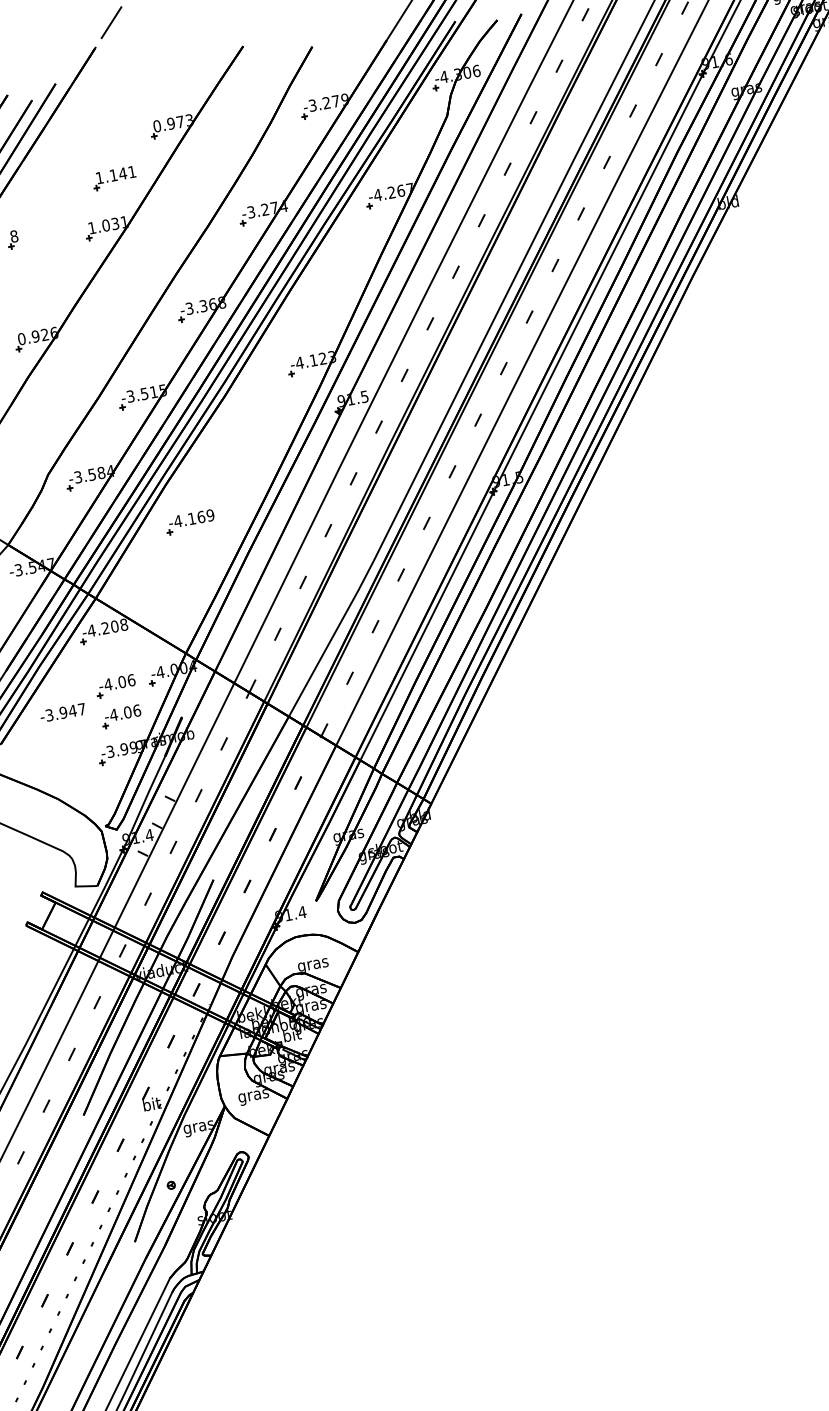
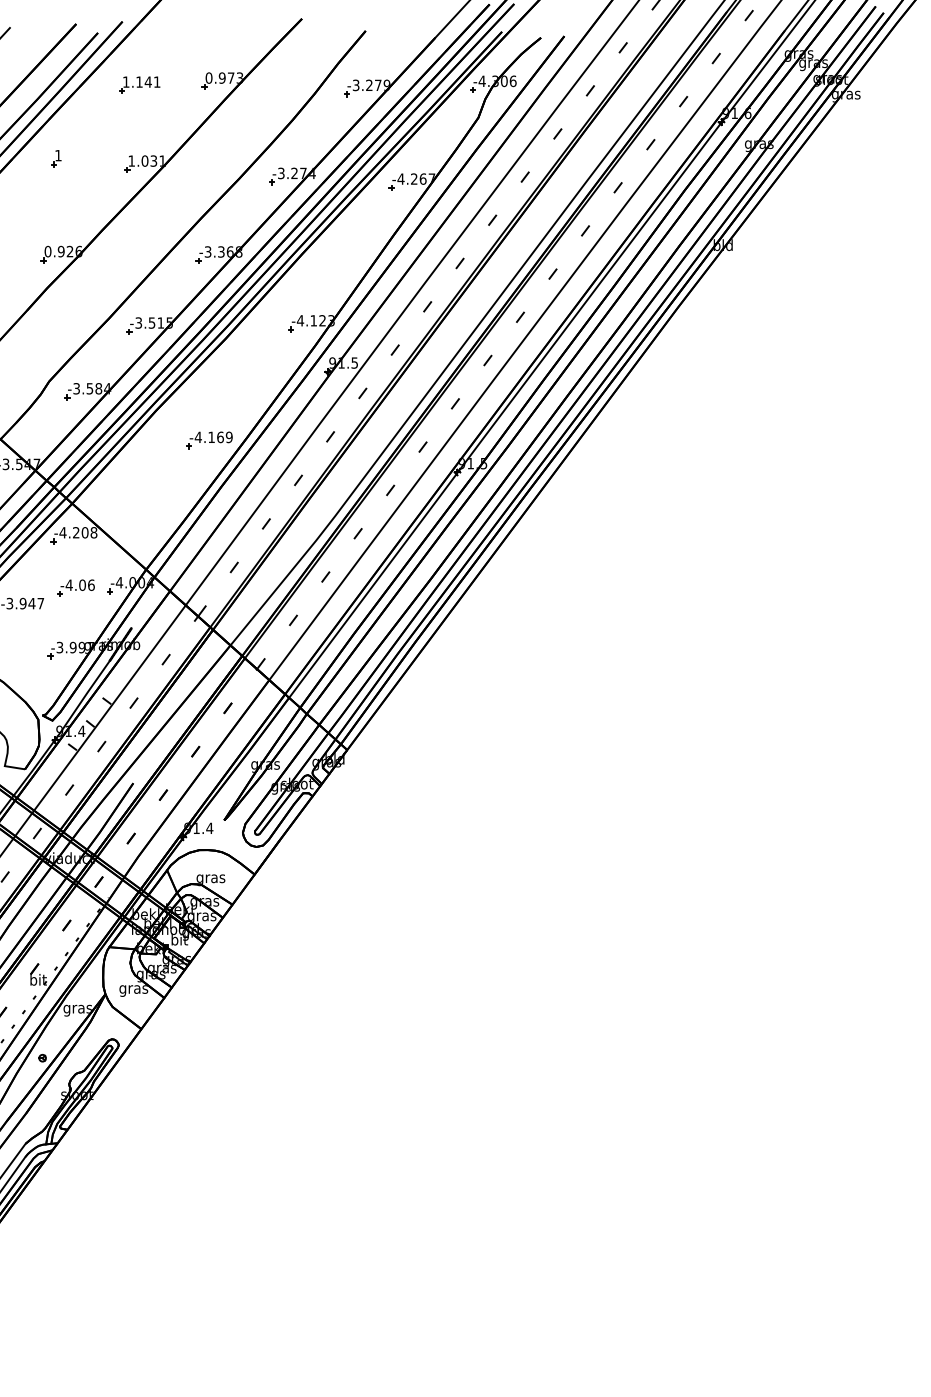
part: (114, 177) -> (139, 84), moved
text: (14, 236) -> (58, 155), 8 -> 1
part: (190, 522) -> (209, 440), moved
part: (120, 716) -> (75, 616), removed

